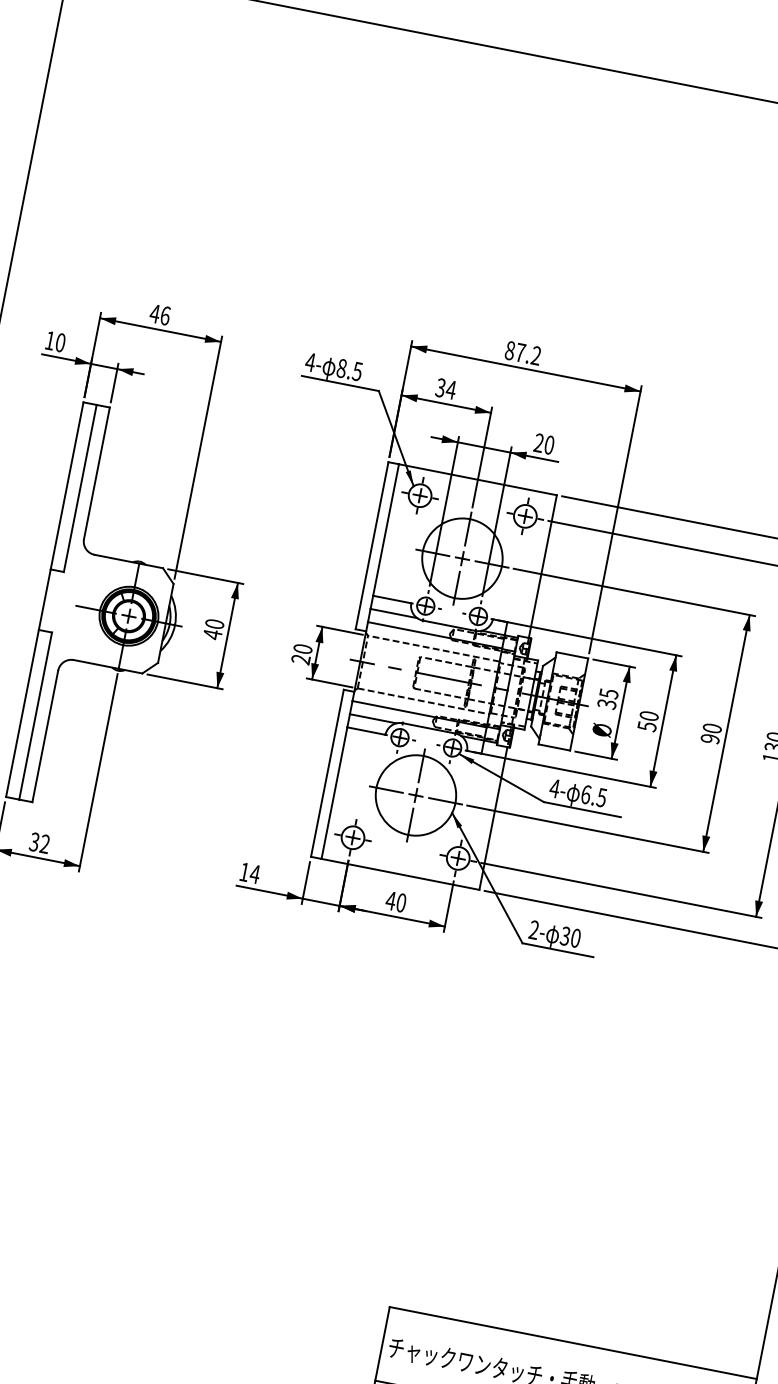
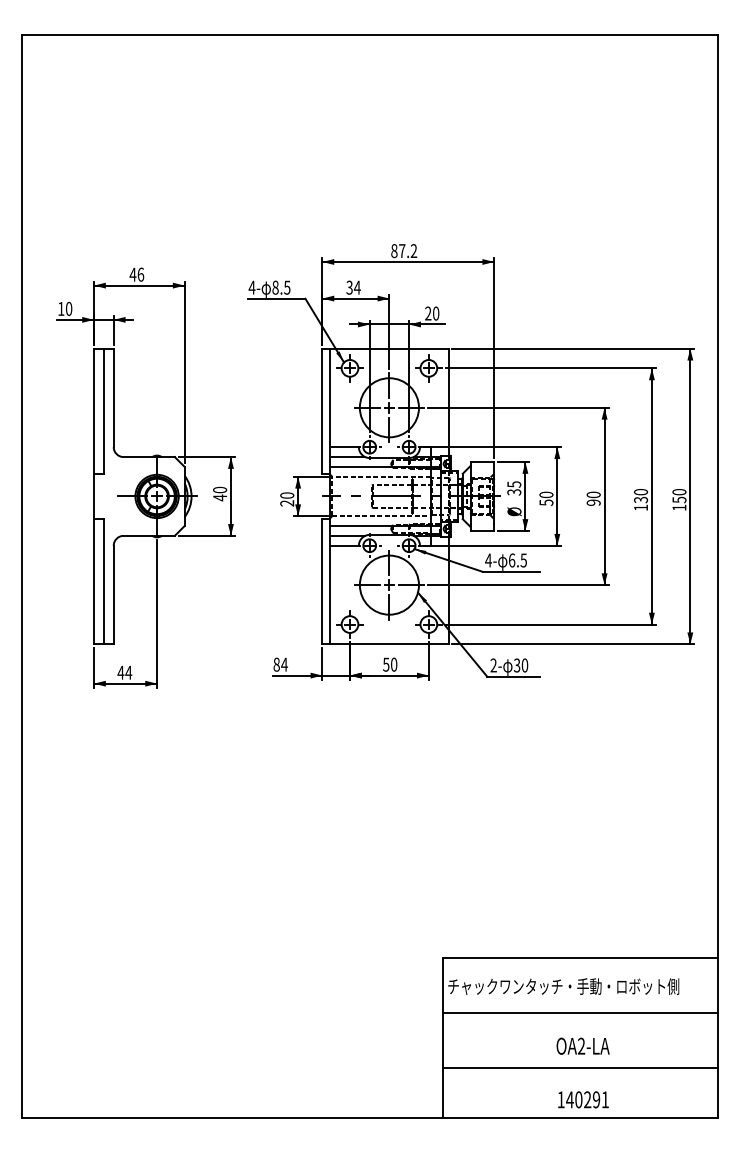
text: (39, 842) -> (124, 672), 32 -> 44
text: (244, 871) -> (276, 664), 14 -> 84
text: (389, 900) -> (385, 664), 40 -> 50

